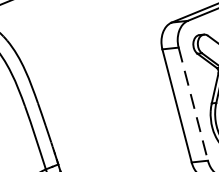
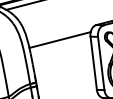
line: (96, 64) -> (59, 39), added
line: (193, 104) -> (101, 63), dashed -> solid

